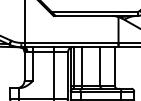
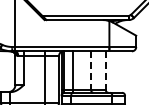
line: (100, 67) -> (91, 71), solid -> dashed
line: (114, 67) -> (105, 71), solid -> dashed

